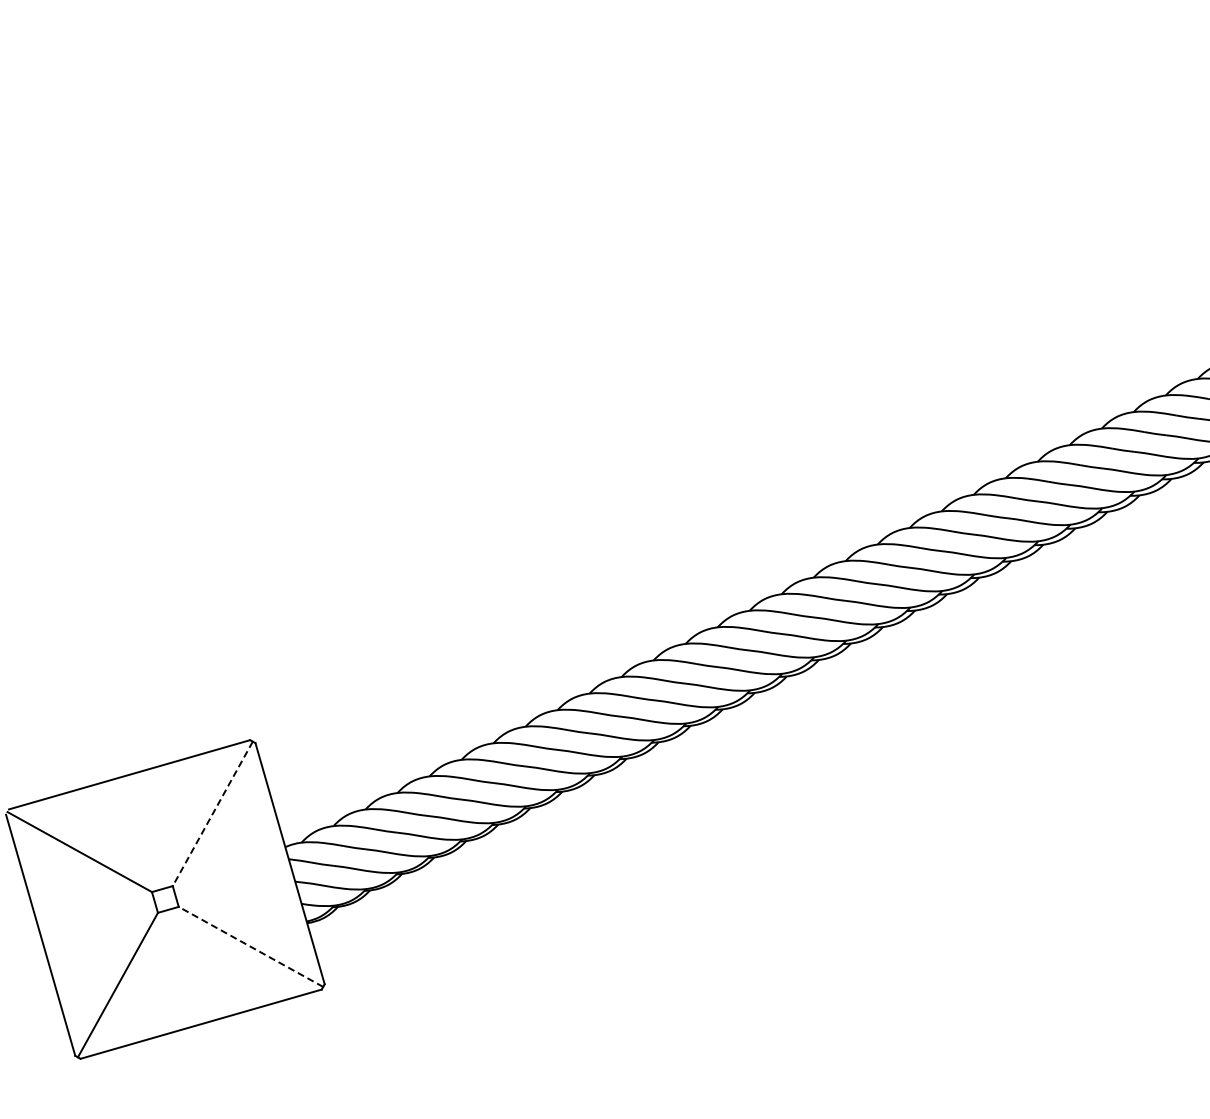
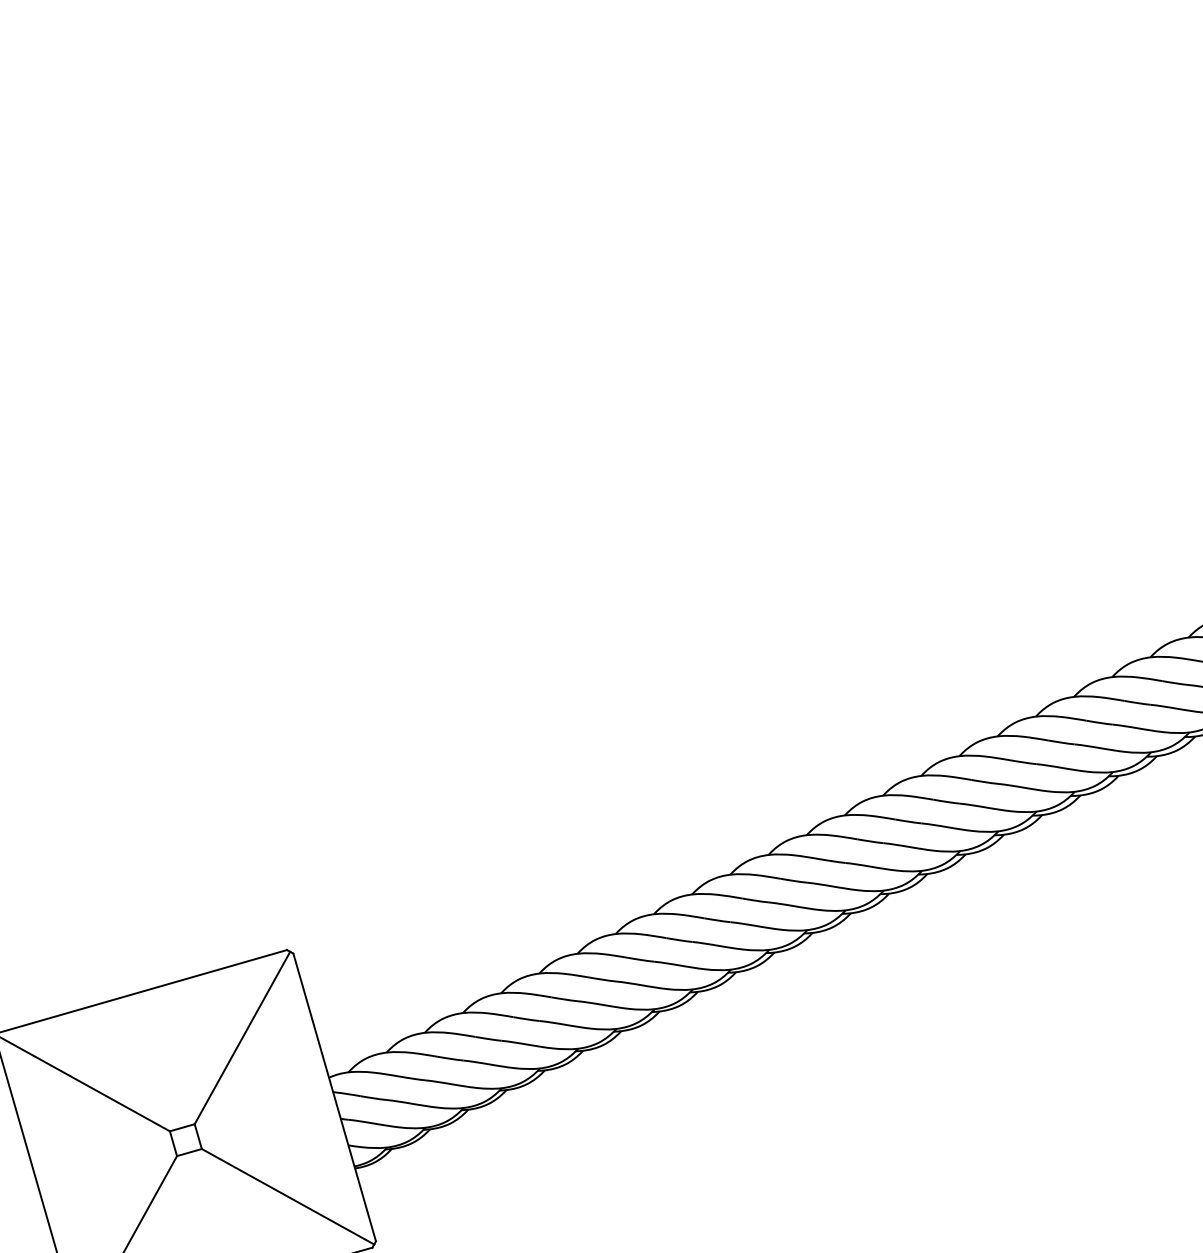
line: (212, 813) -> (242, 1037), dashed -> solid
line: (250, 946) -> (287, 1196), dashed -> solid

